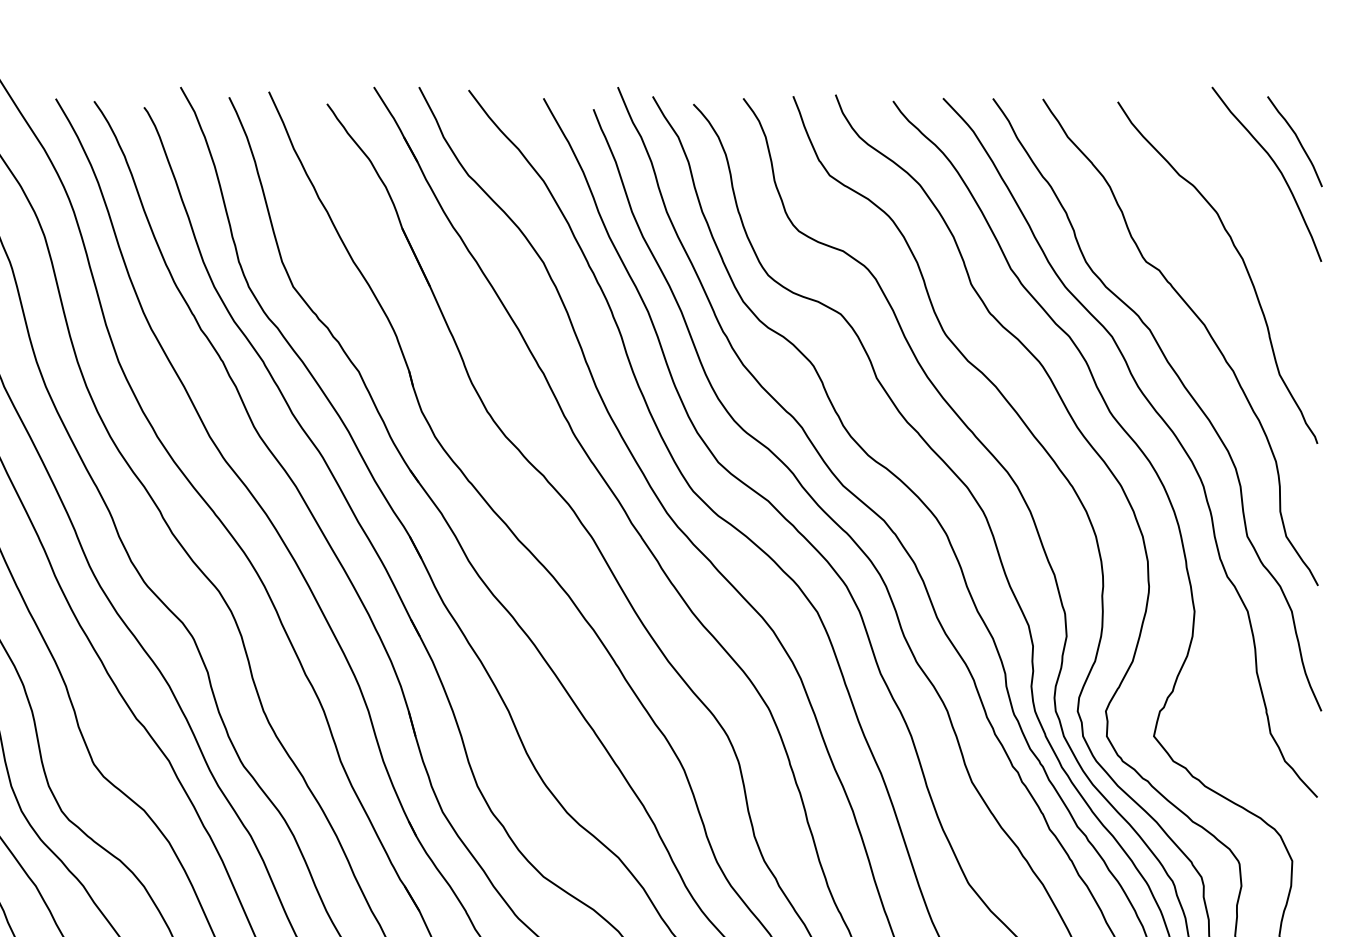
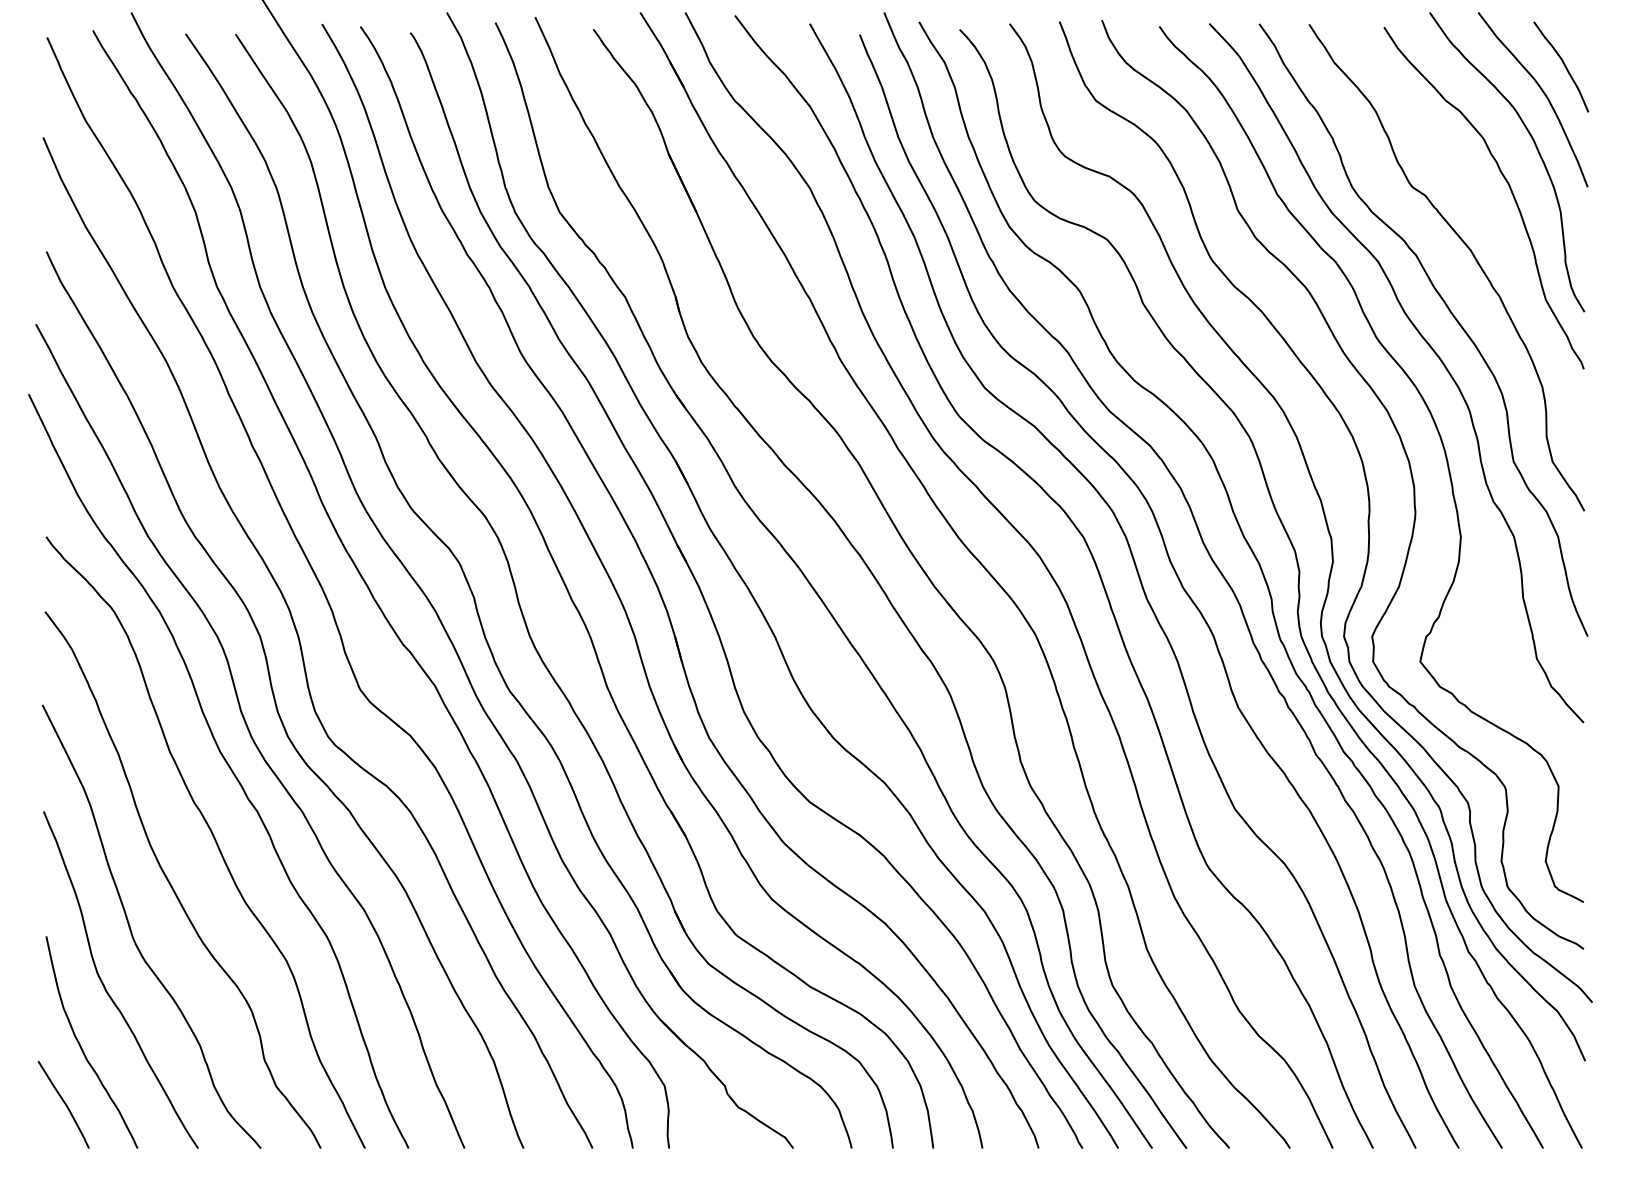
curve: (1269, 222) -> (1535, 147), added

